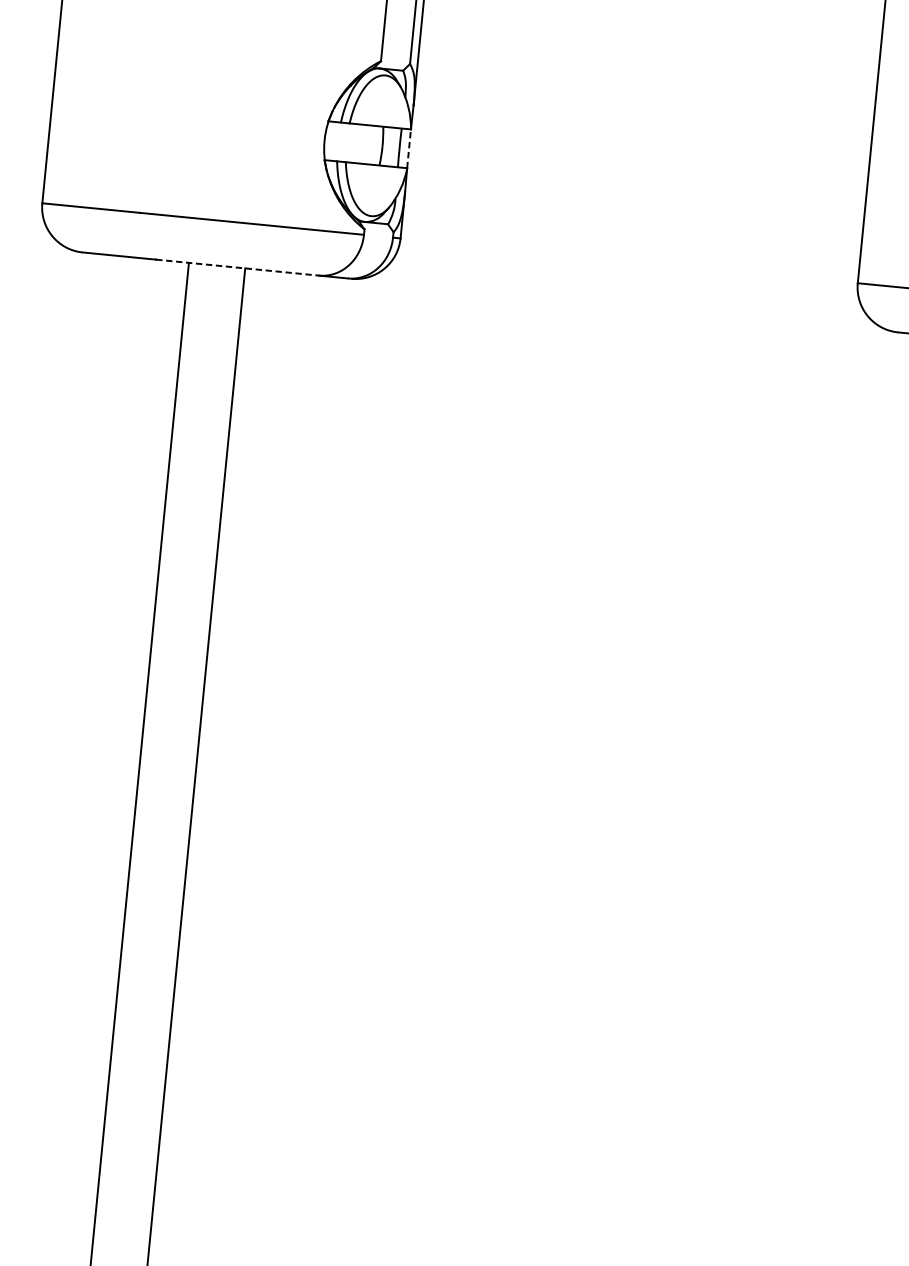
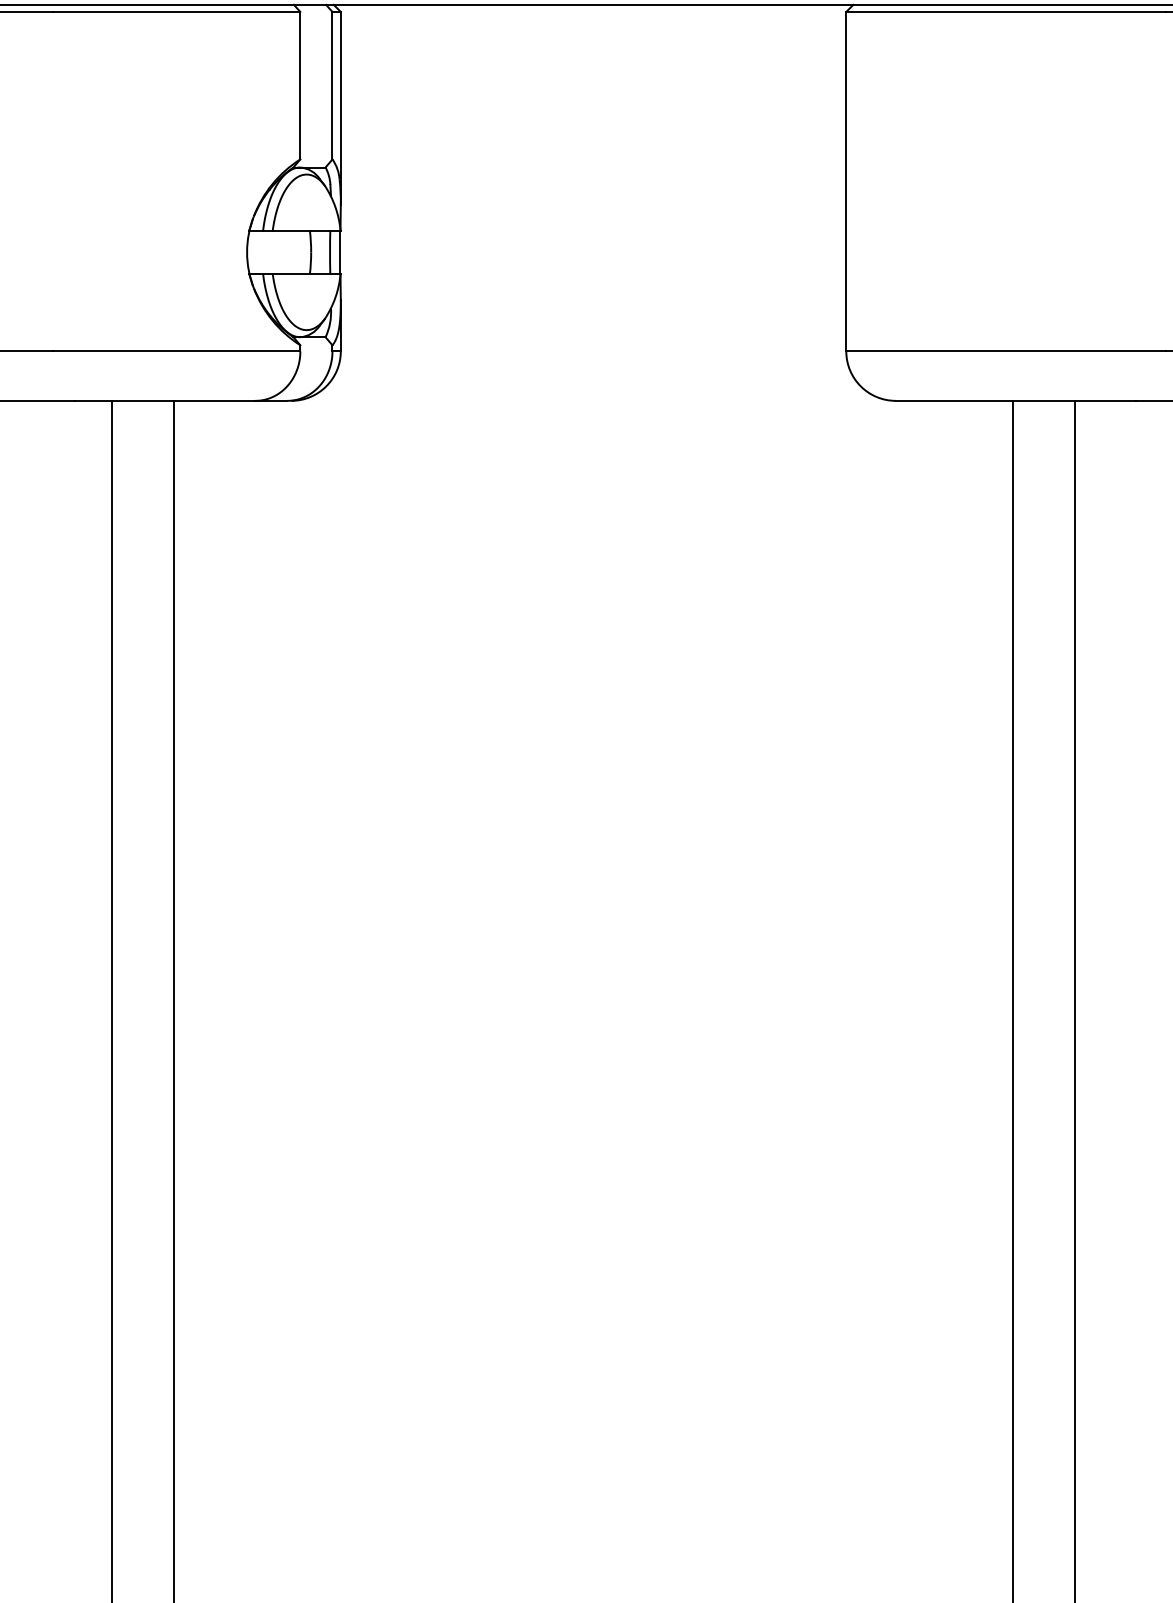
line: (409, 148) -> (340, 251), dashed -> solid
line: (237, 267) -> (165, 400), dashed -> solid

